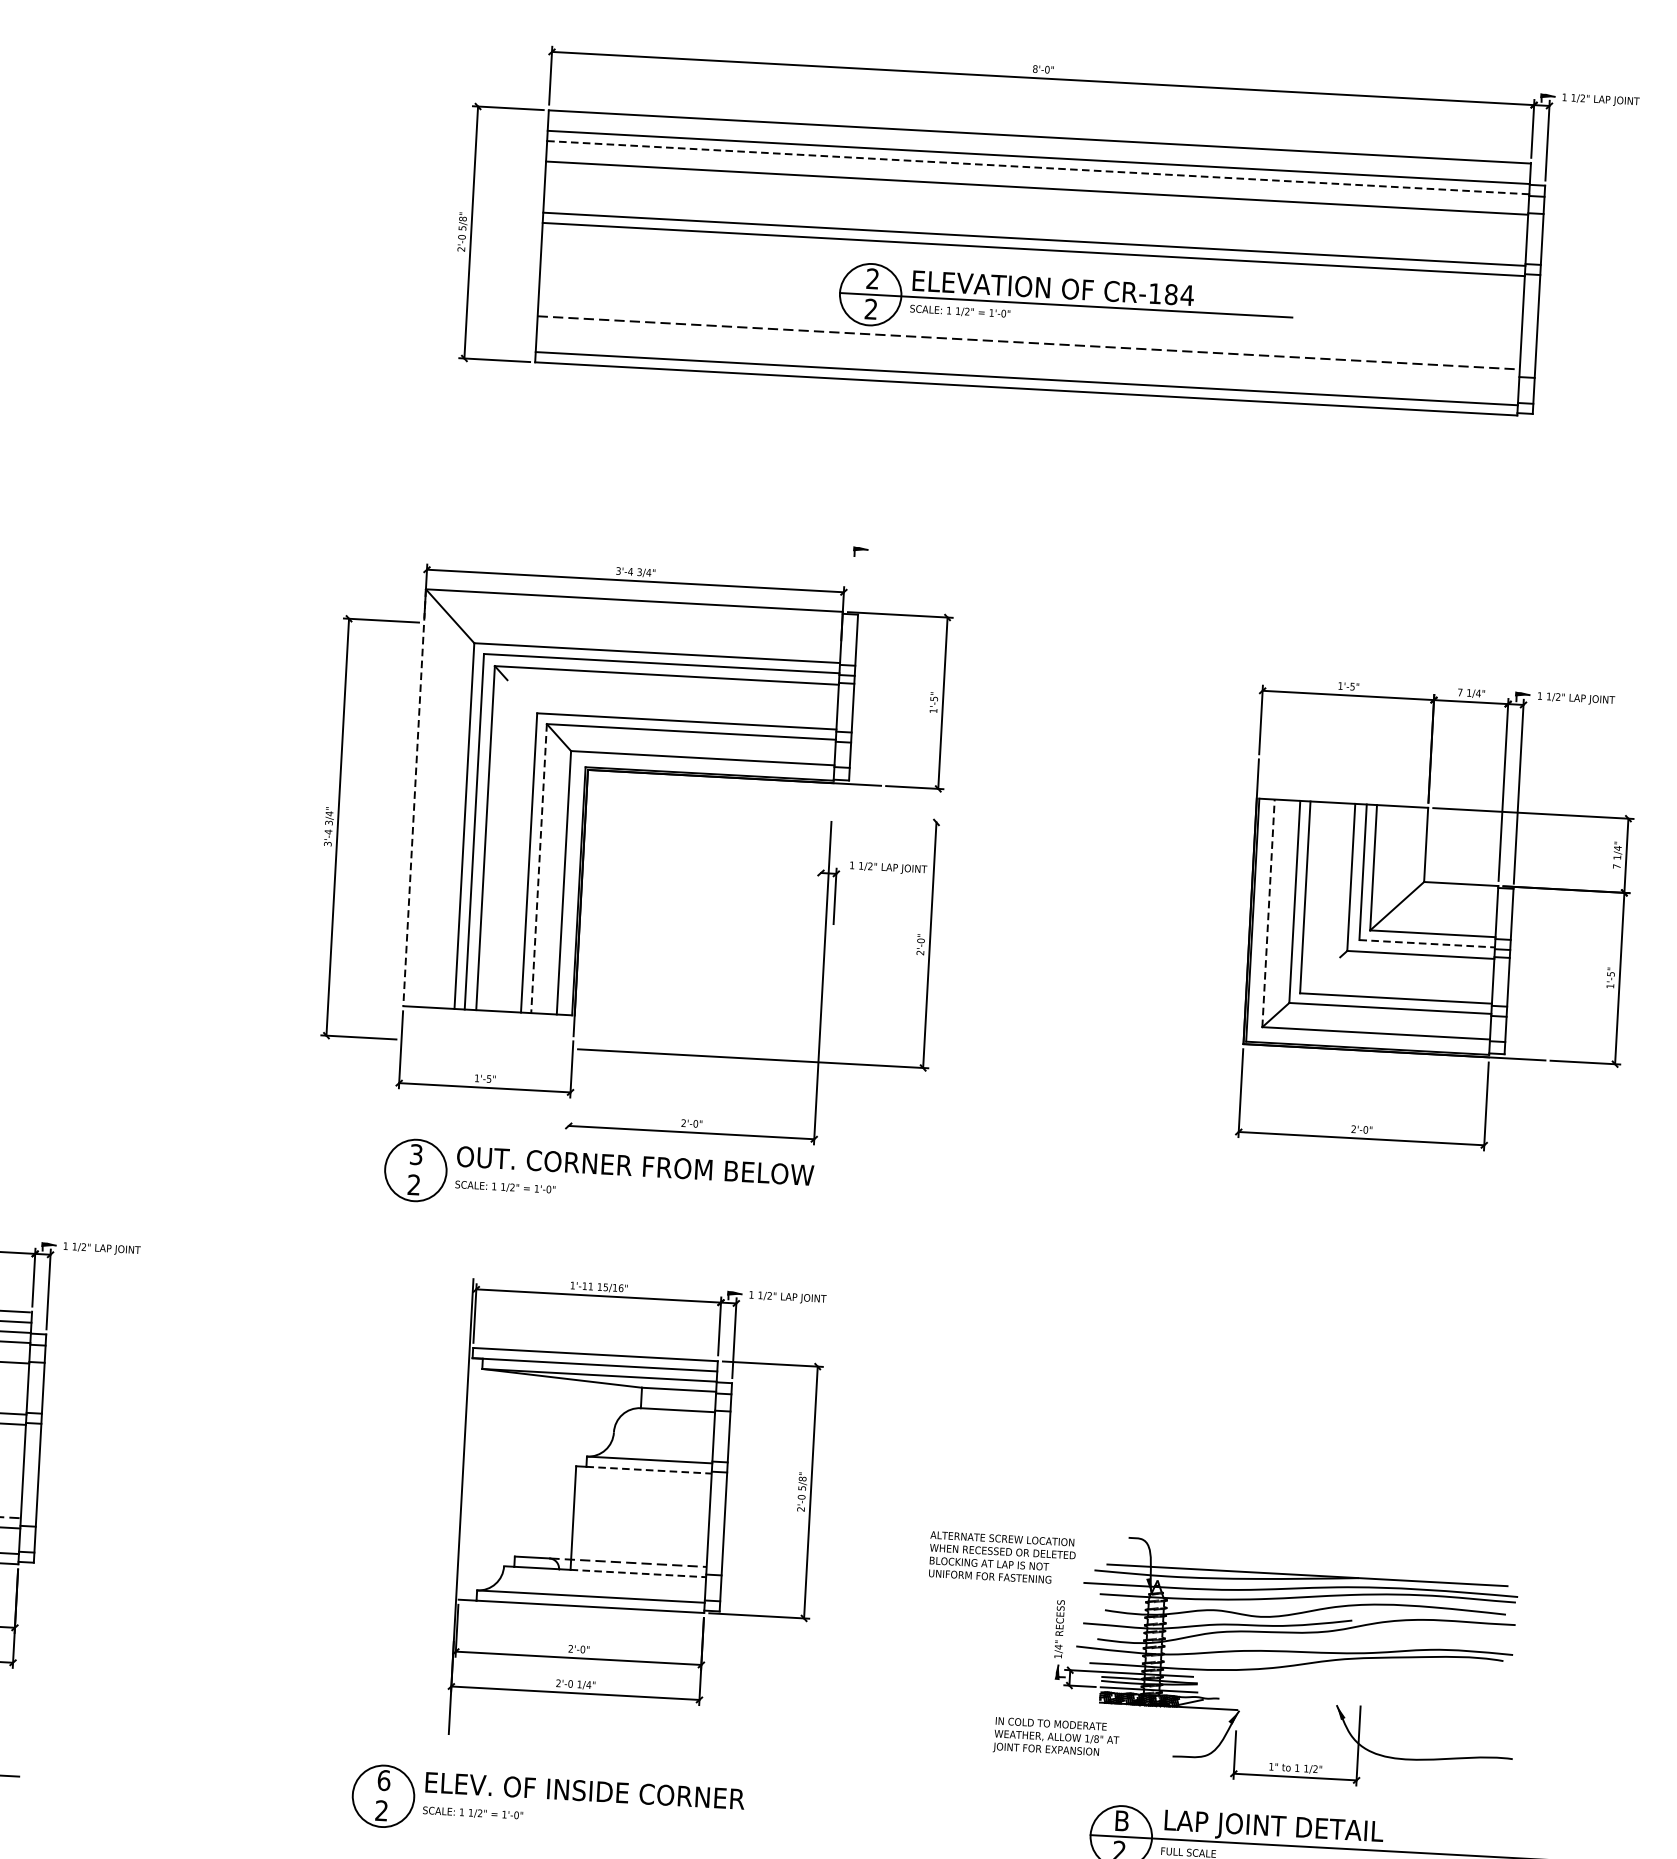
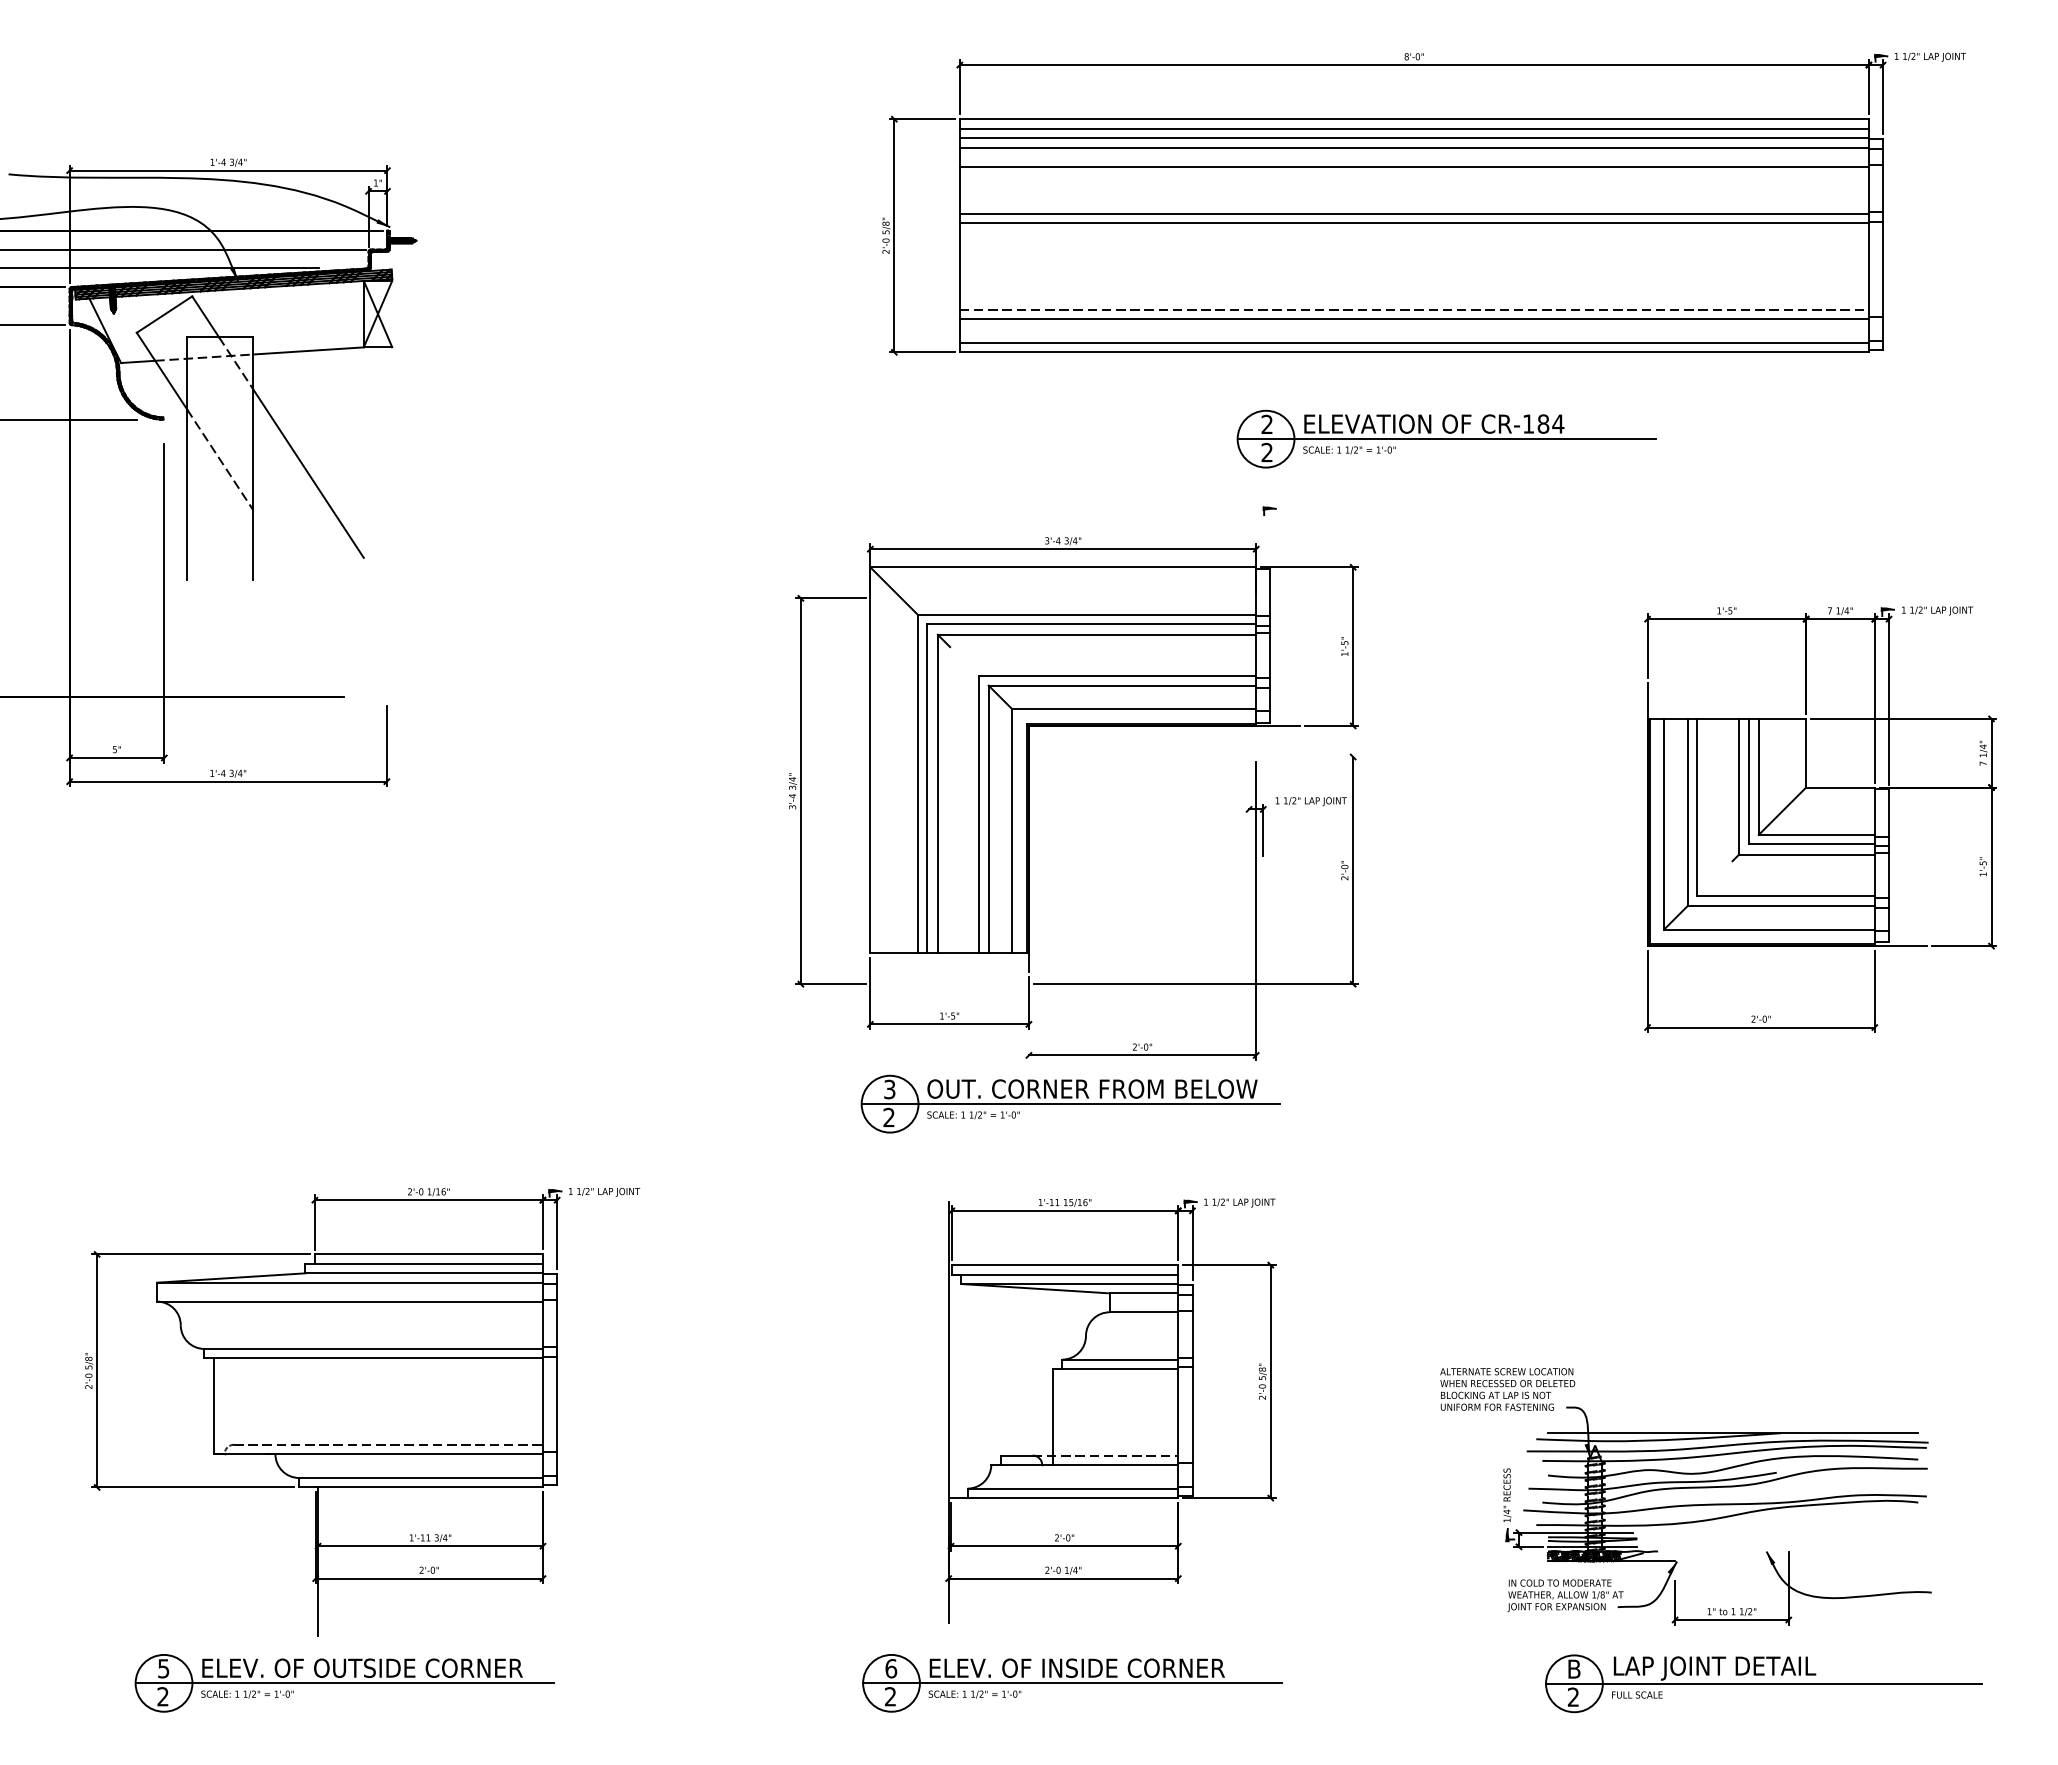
line: (1038, 146) -> (1413, 128), added
line: (1038, 167) -> (1414, 147), dashed -> solid
part: (1065, 304) -> (1446, 438), moved
line: (1027, 353) -> (1413, 319), added
line: (414, 798) -> (870, 760), dashed -> solid
line: (538, 868) -> (988, 819), dashed -> solid
line: (1268, 912) -> (1664, 823), dashed -> solid
line: (1427, 943) -> (1812, 844), dashed -> solid
line: (610, 1181) -> (1070, 1104), added
line: (649, 1470) -> (1120, 1369), dashed -> solid
text: (1002, 1558) -> (1507, 1389), moved
line: (638, 1572) -> (1115, 1464), dashed -> solid
text: (1056, 1737) -> (1565, 1595), moved
line: (579, 1807) -> (1072, 1683), added

